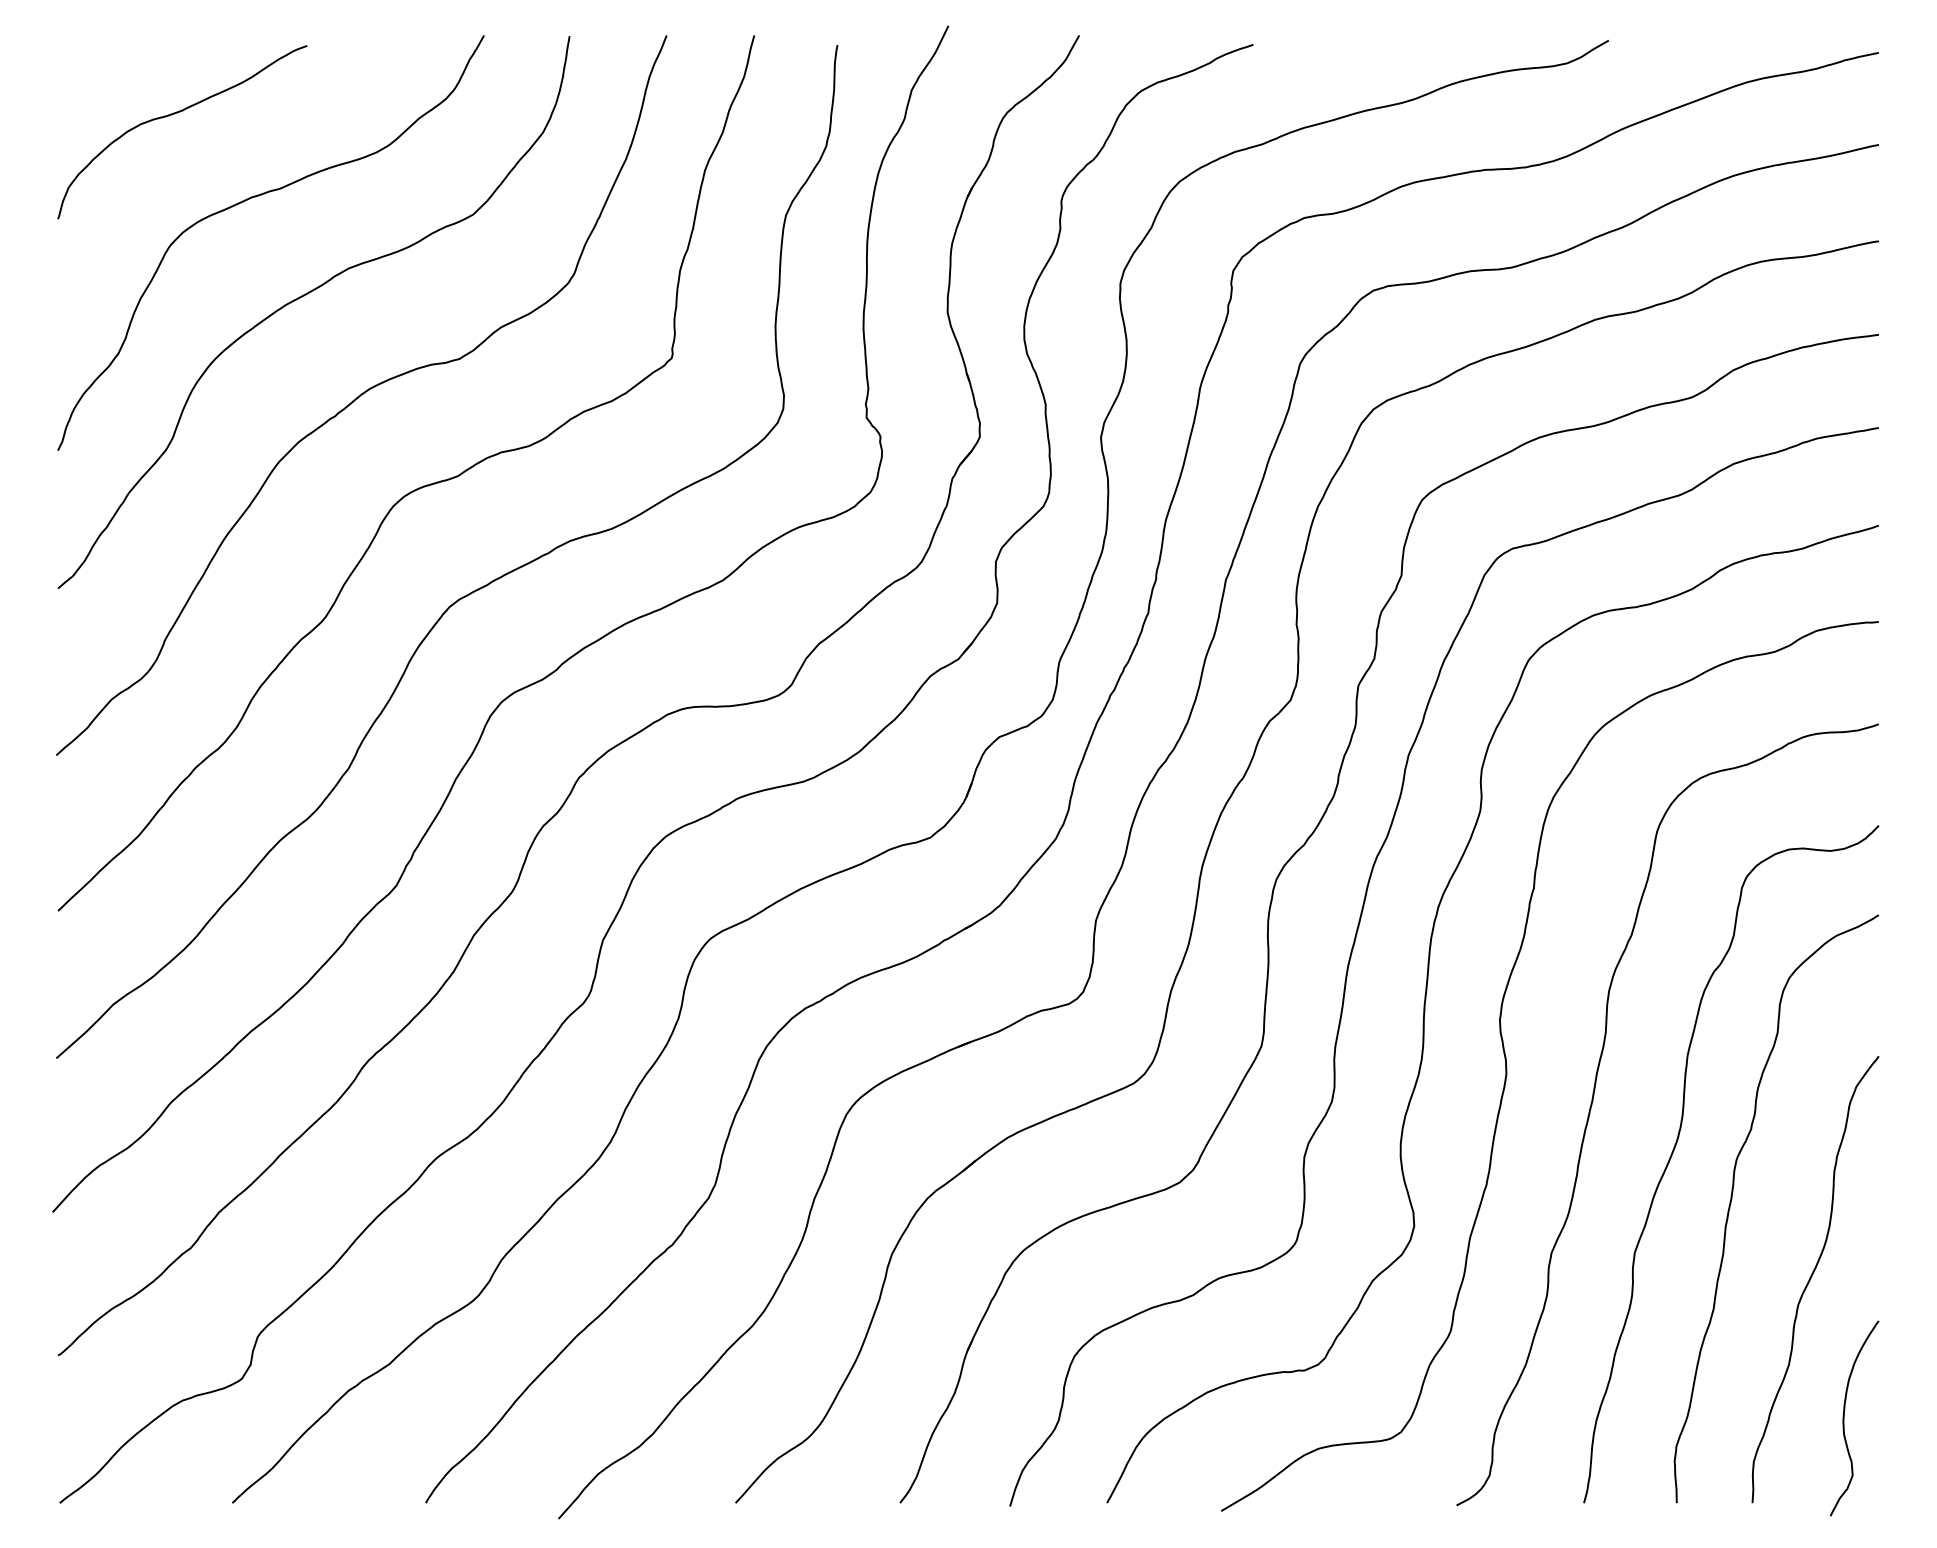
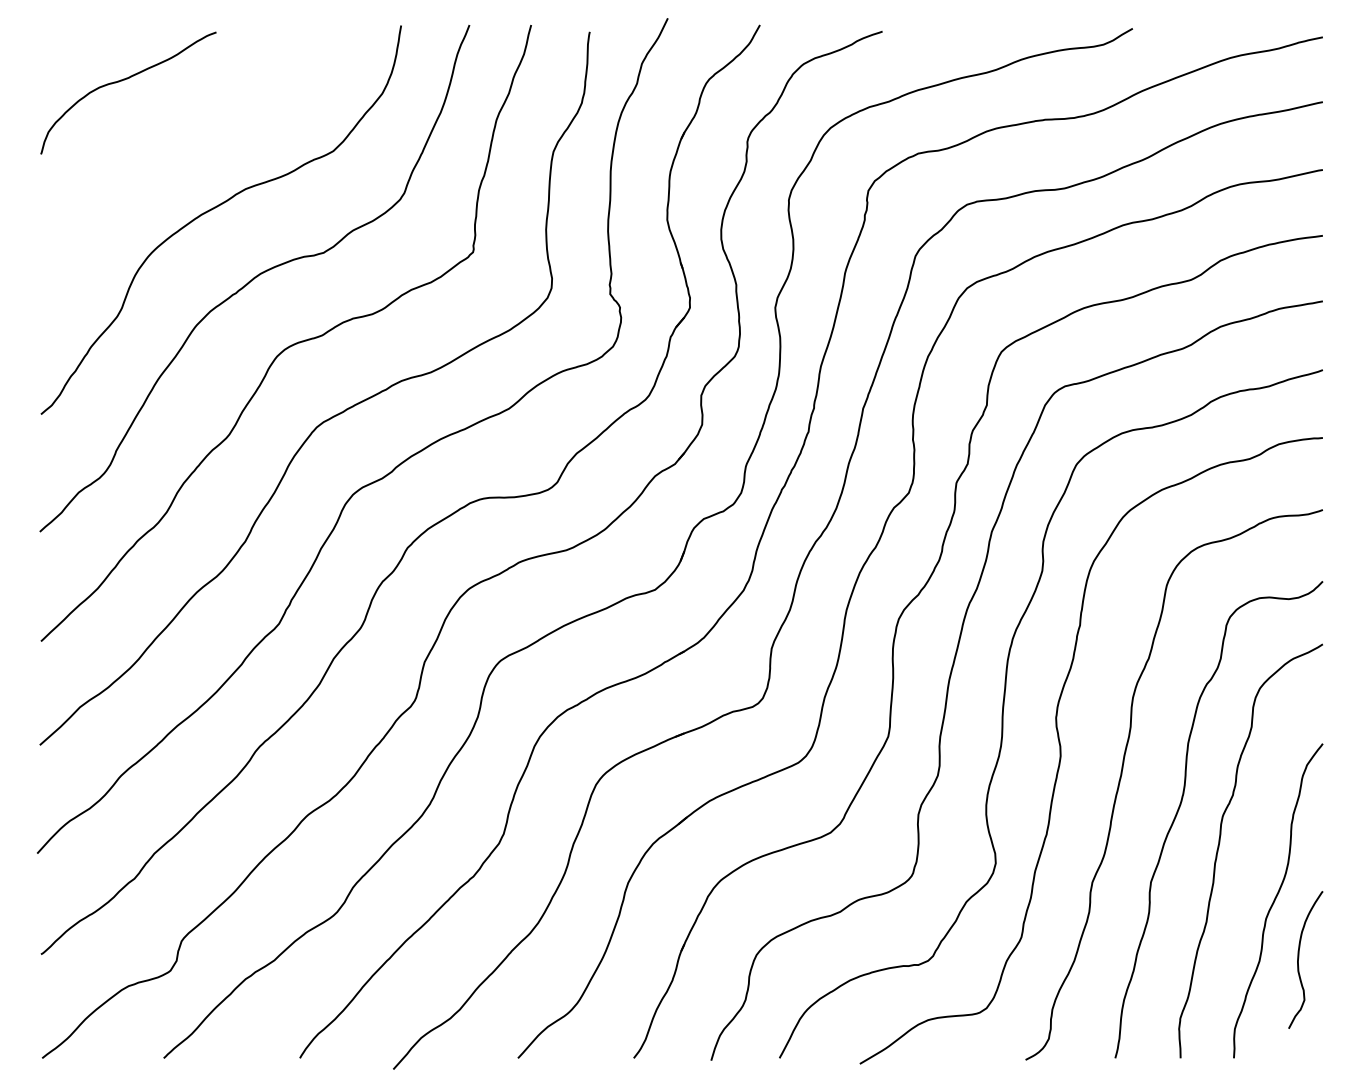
curve: (259, 196) -> (182, 138), removed
curve: (1844, 1418) -> (1298, 960), moved

